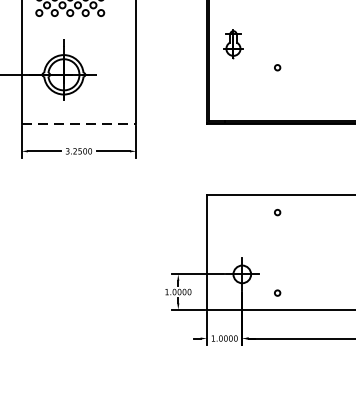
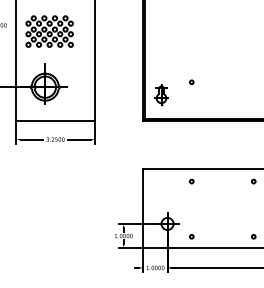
part: (233, 44) -> (161, 95), moved
line: (80, 124) -> (56, 121), dashed -> solid

